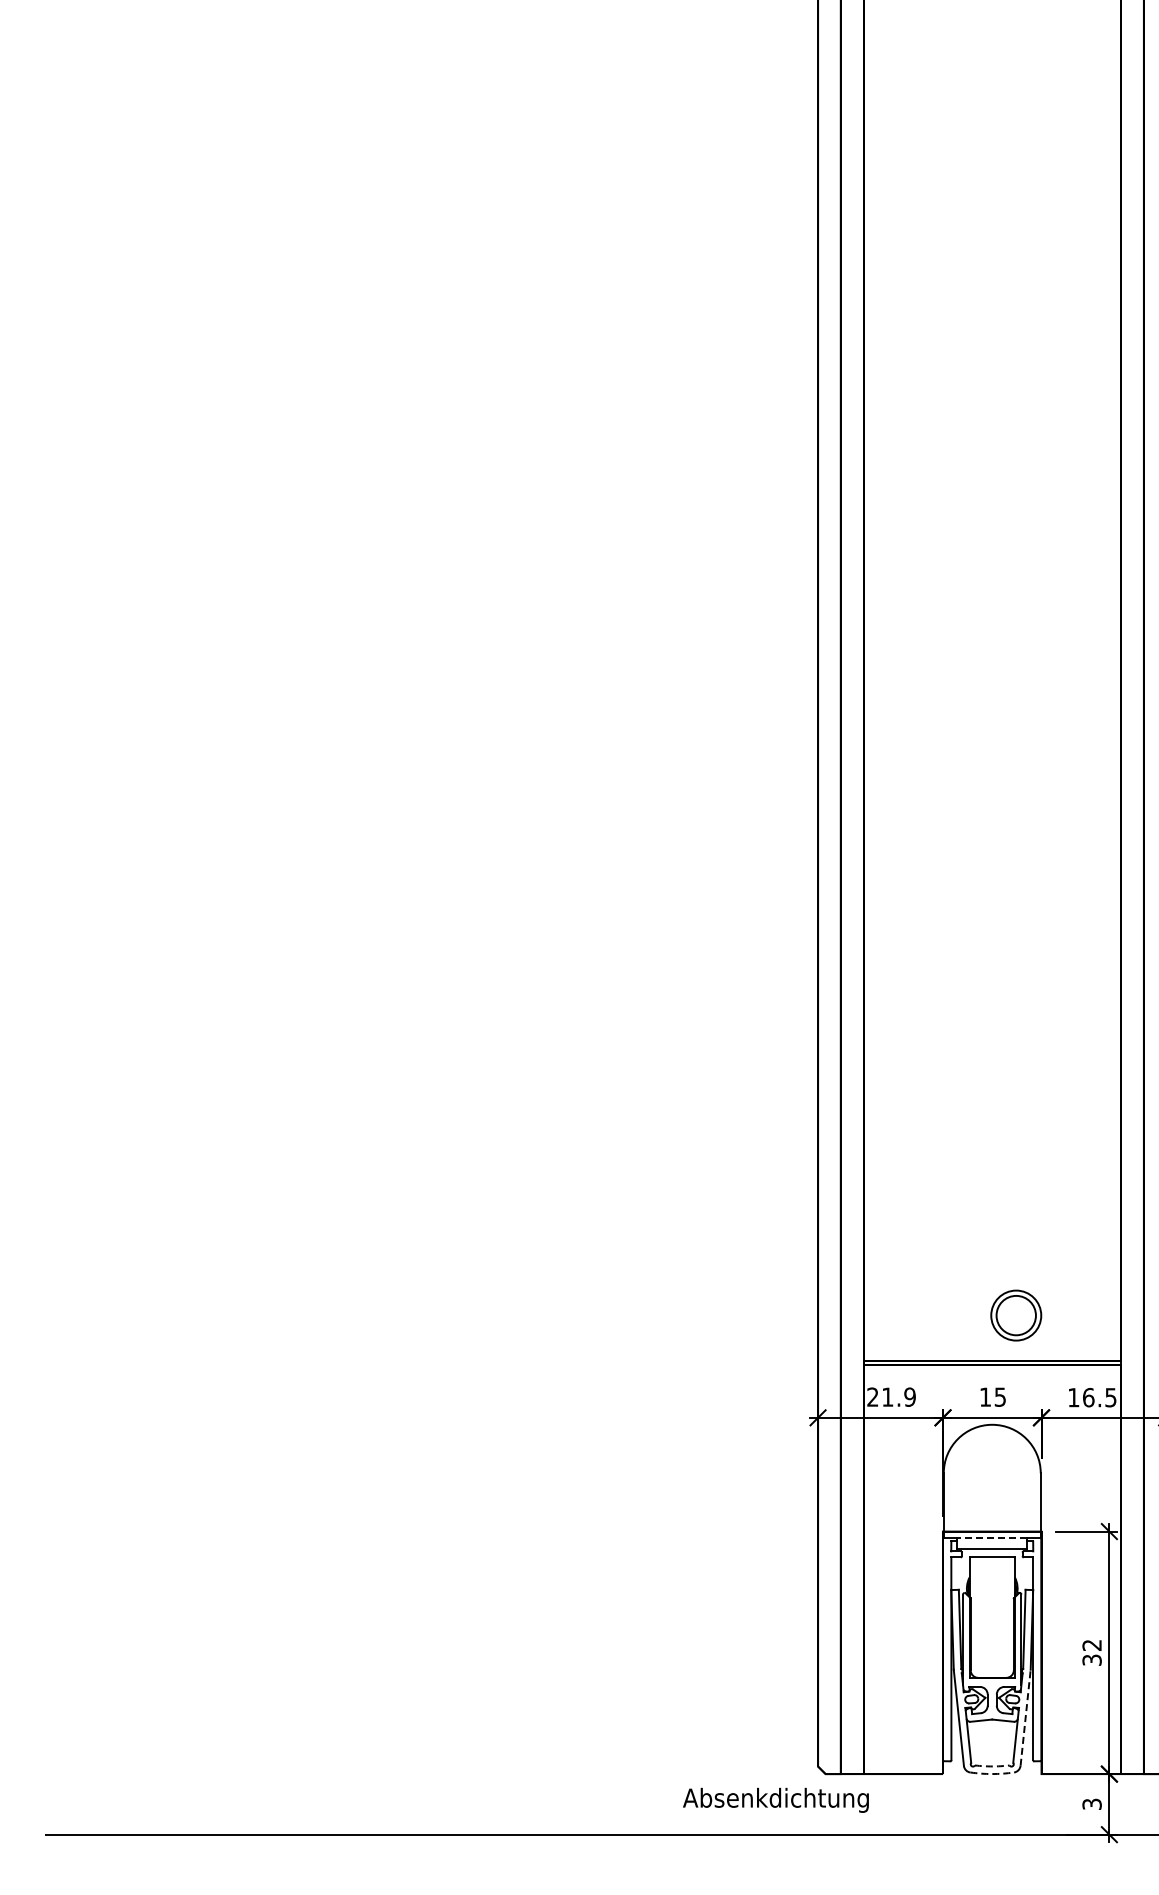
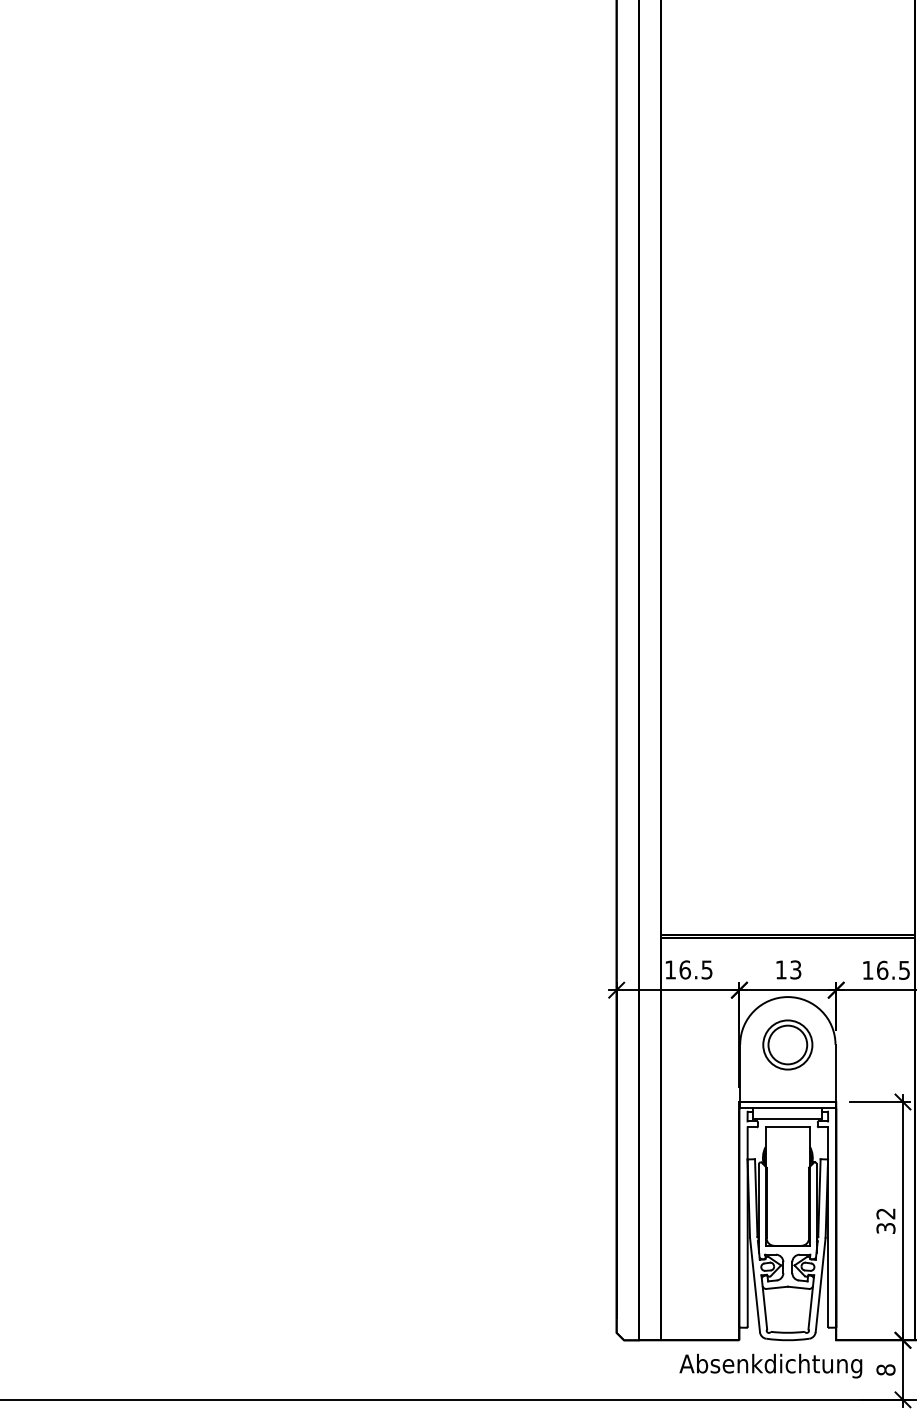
part: (1016, 1315) -> (788, 1044), moved
text: (891, 1396) -> (688, 969), 21.9 -> 16.5
text: (1000, 1396) -> (795, 969), 15 -> 13
line: (991, 1537) -> (787, 1107), dashed -> solid
line: (1025, 1717) -> (820, 1284), dashed -> solid
arc: (992, 1766) -> (788, 1332), dashed -> solid
arc: (992, 1774) -> (788, 1340), dashed -> solid
text: (775, 1799) -> (770, 1365), moved
text: (1091, 1804) -> (885, 1370), 3 -> 8

